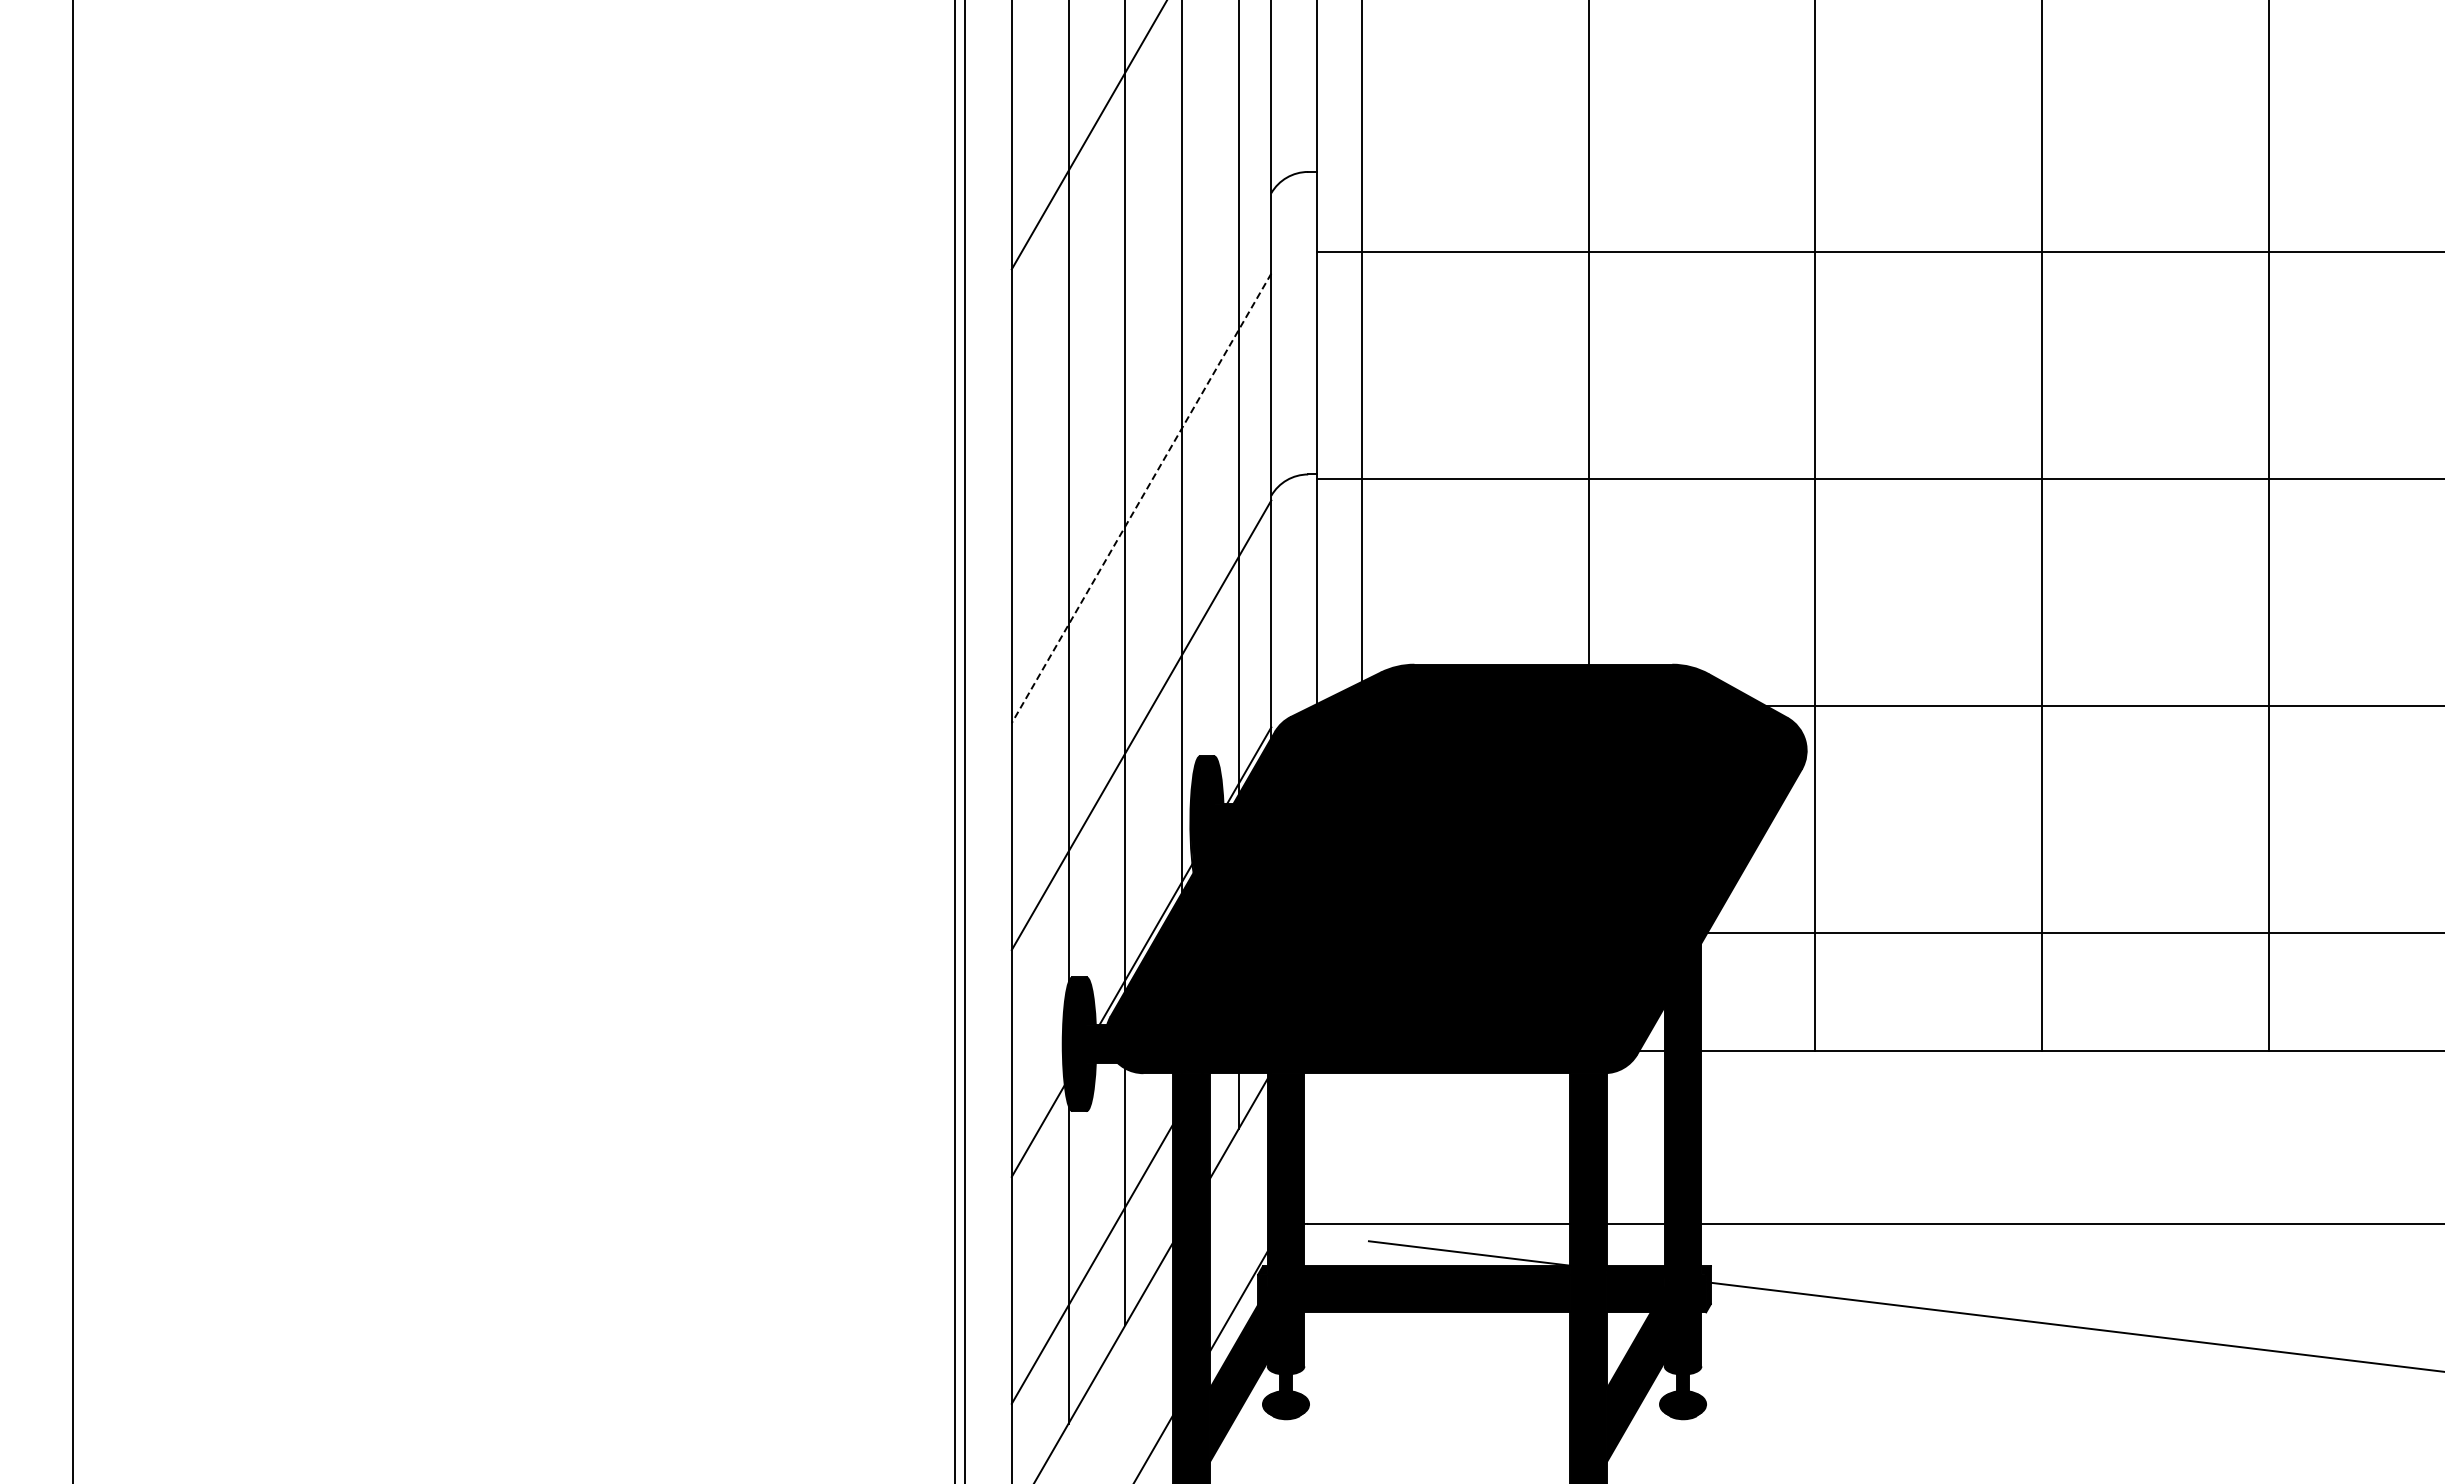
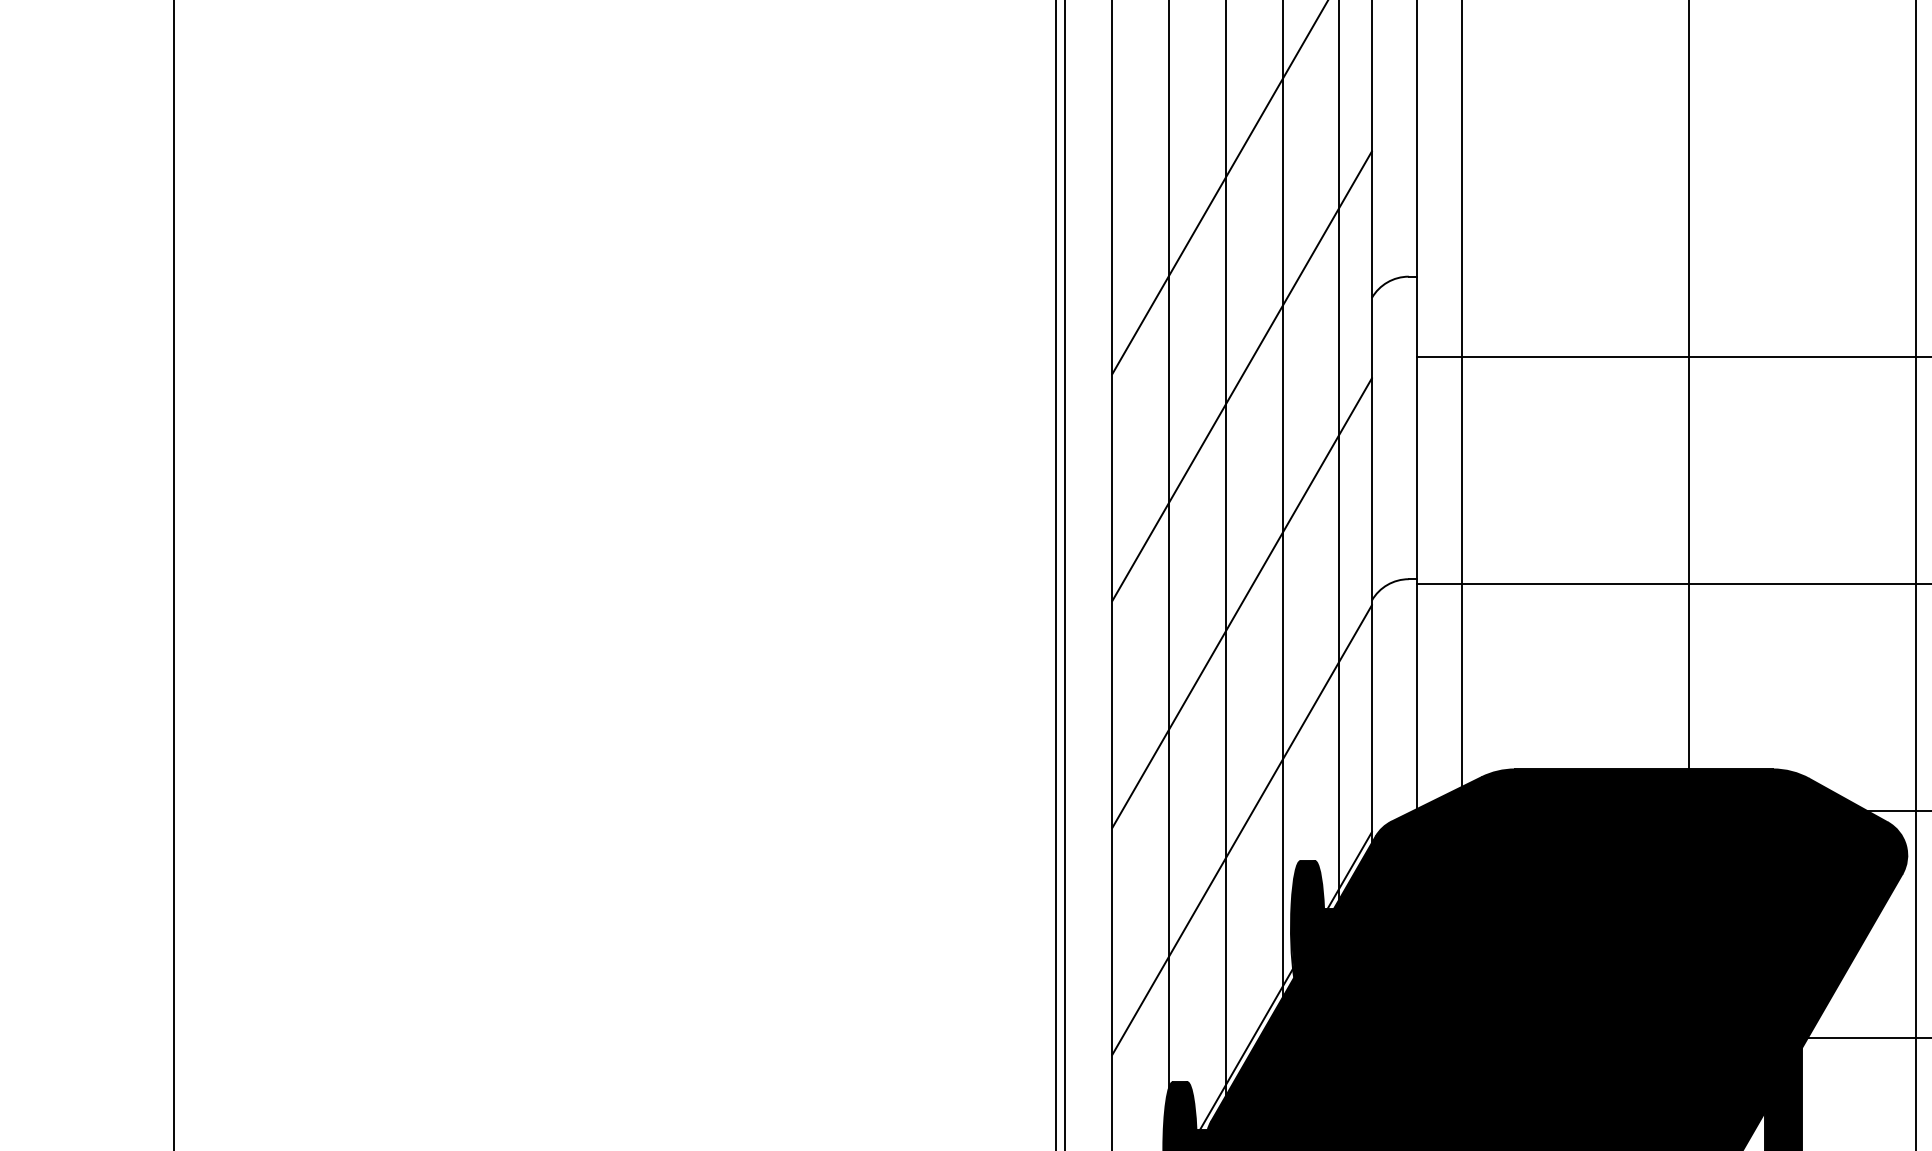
line: (1141, 271) -> (1242, 376), added
line: (1141, 498) -> (1242, 603), dashed -> solid

